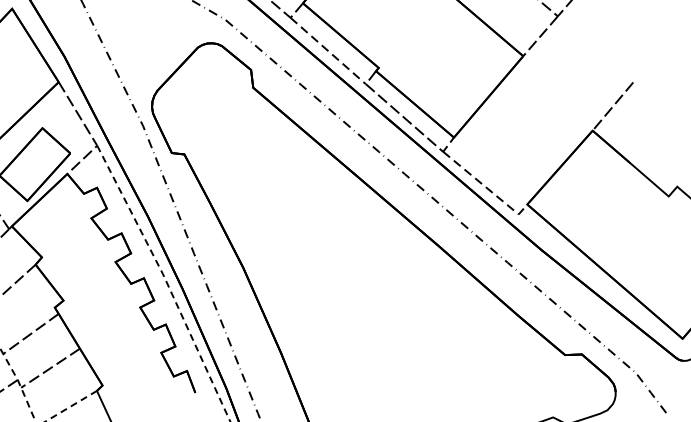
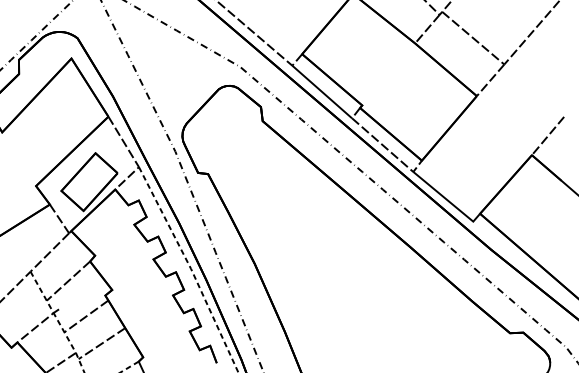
line: (328, 51) -> (322, 92), dashed -> solid
line: (486, 187) -> (447, 200), dashed -> solid

